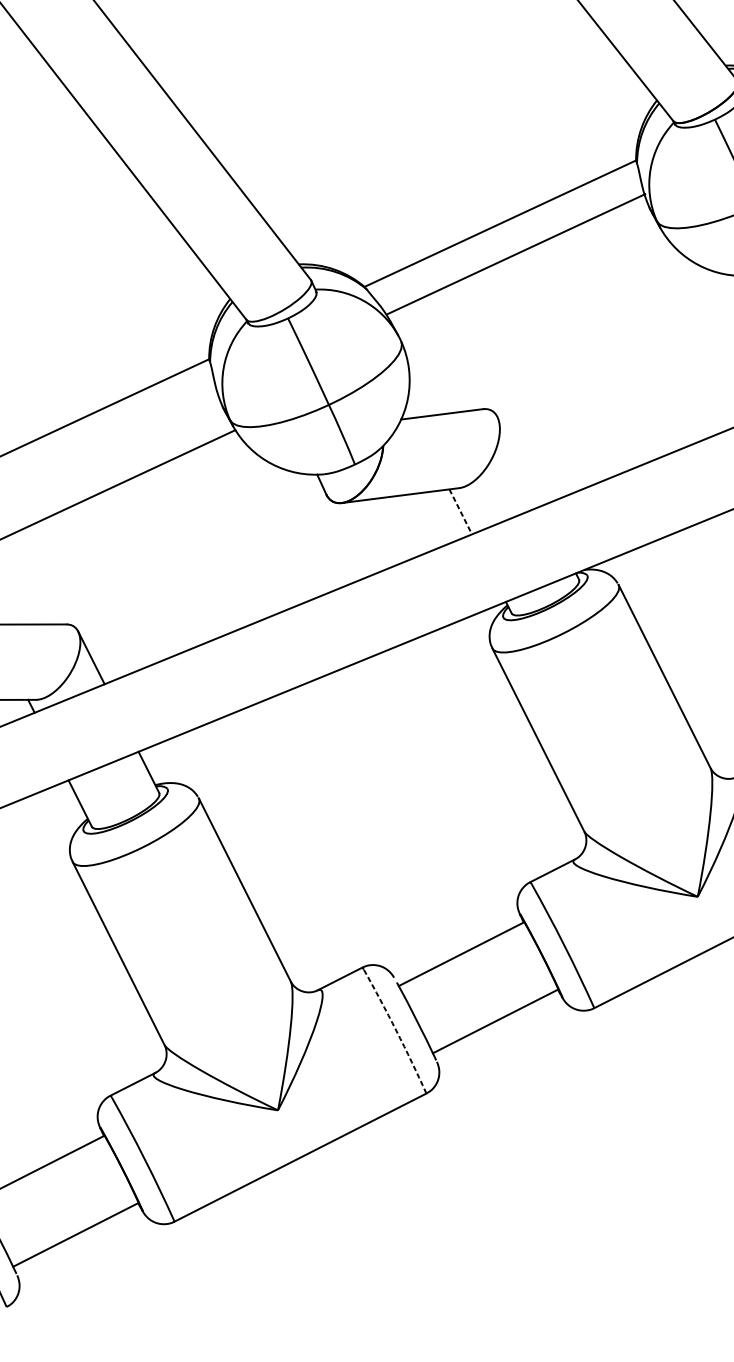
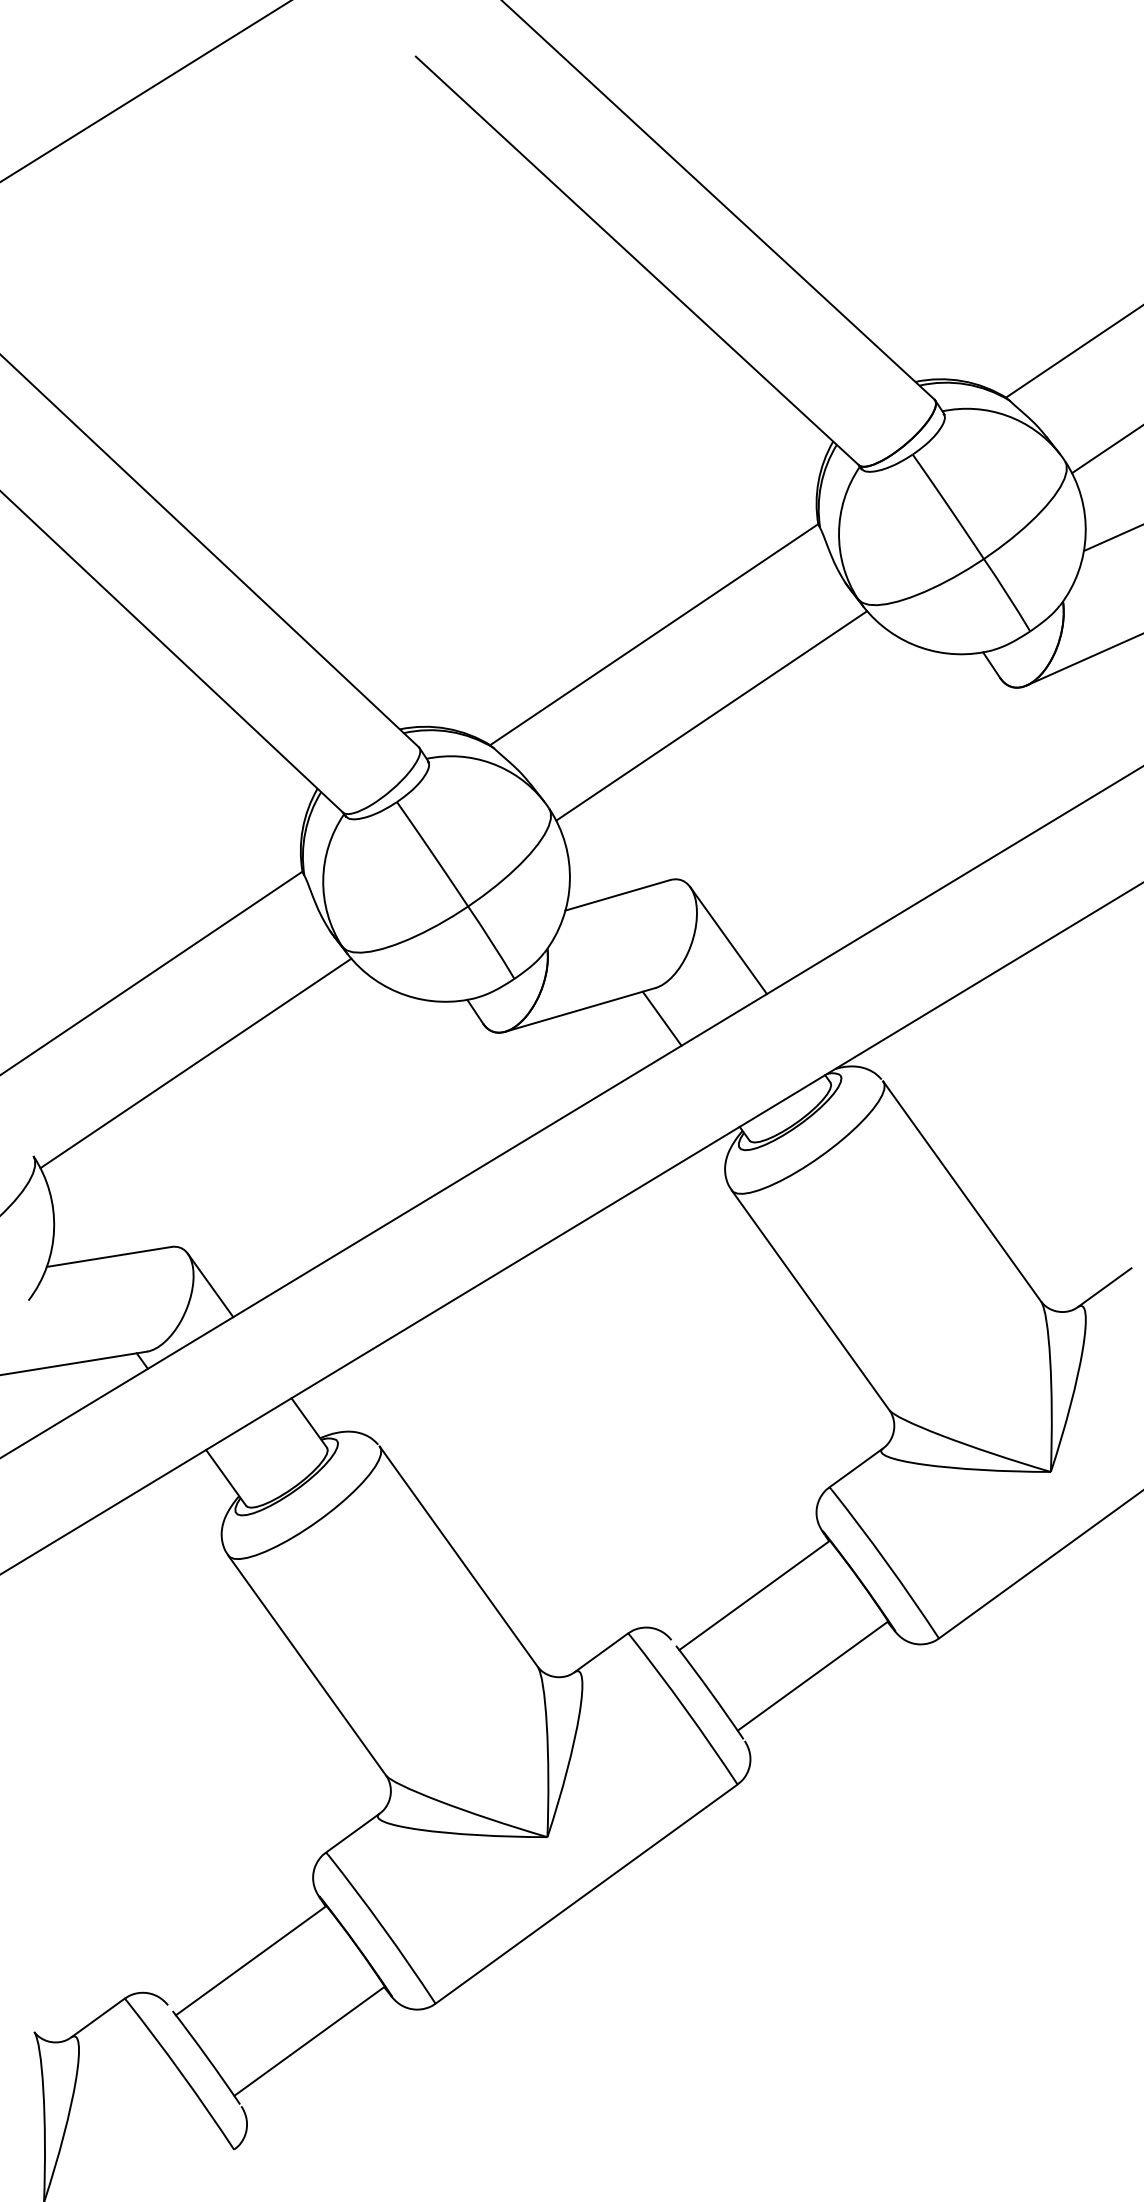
line: (516, 253) -> (711, 715), moved
line: (519, 461) -> (728, 940), added
line: (460, 512) -> (662, 1019), dashed -> solid
arc: (396, 1031) -> (685, 1709), dashed -> solid

